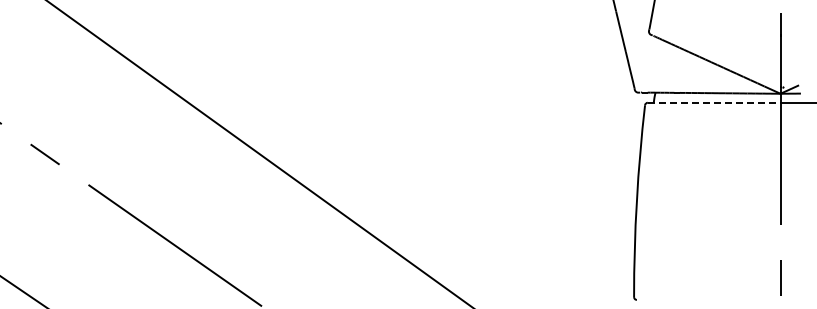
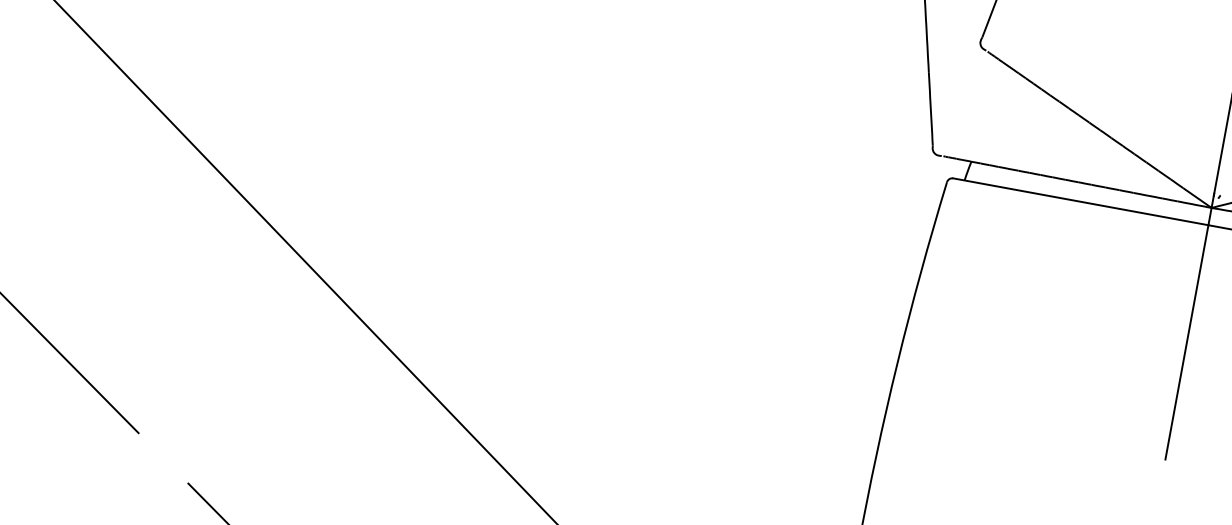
line: (714, 102) -> (1081, 201), dashed -> solid

